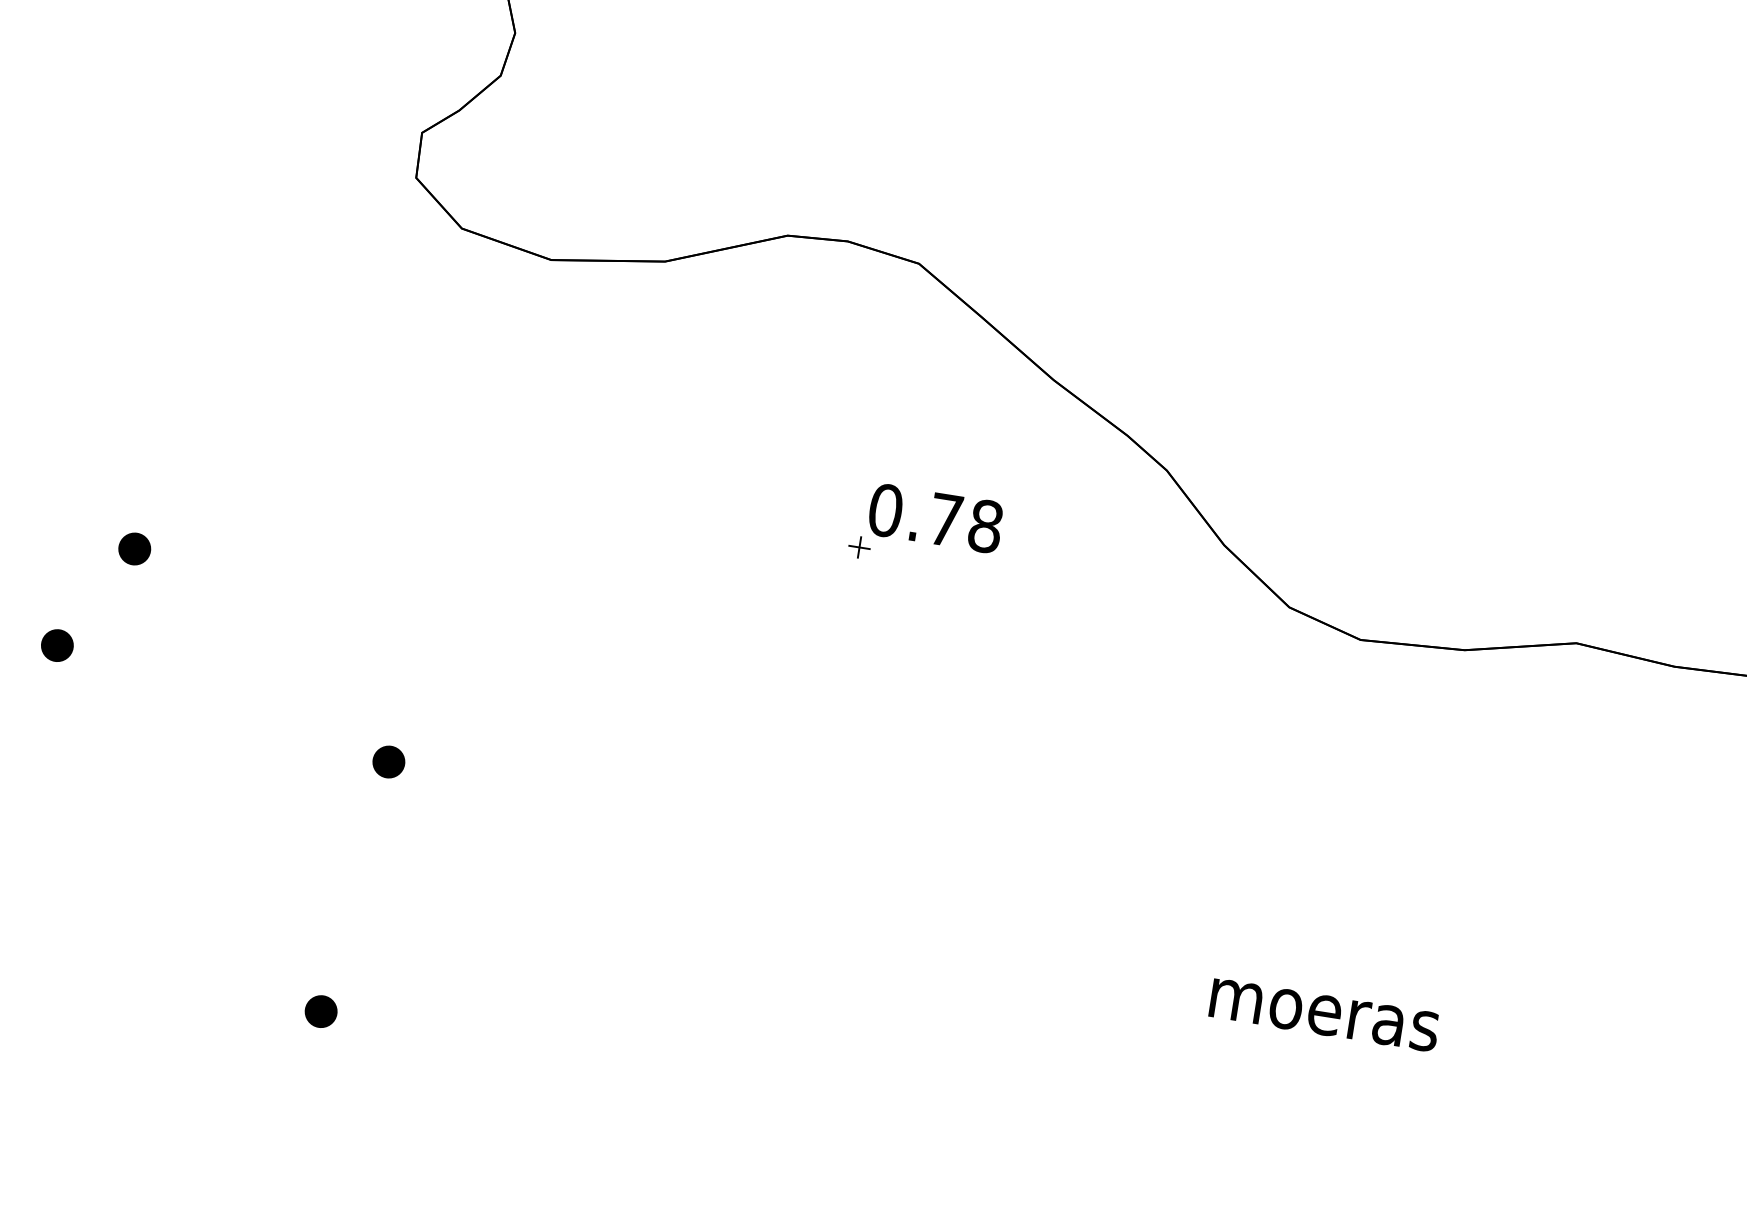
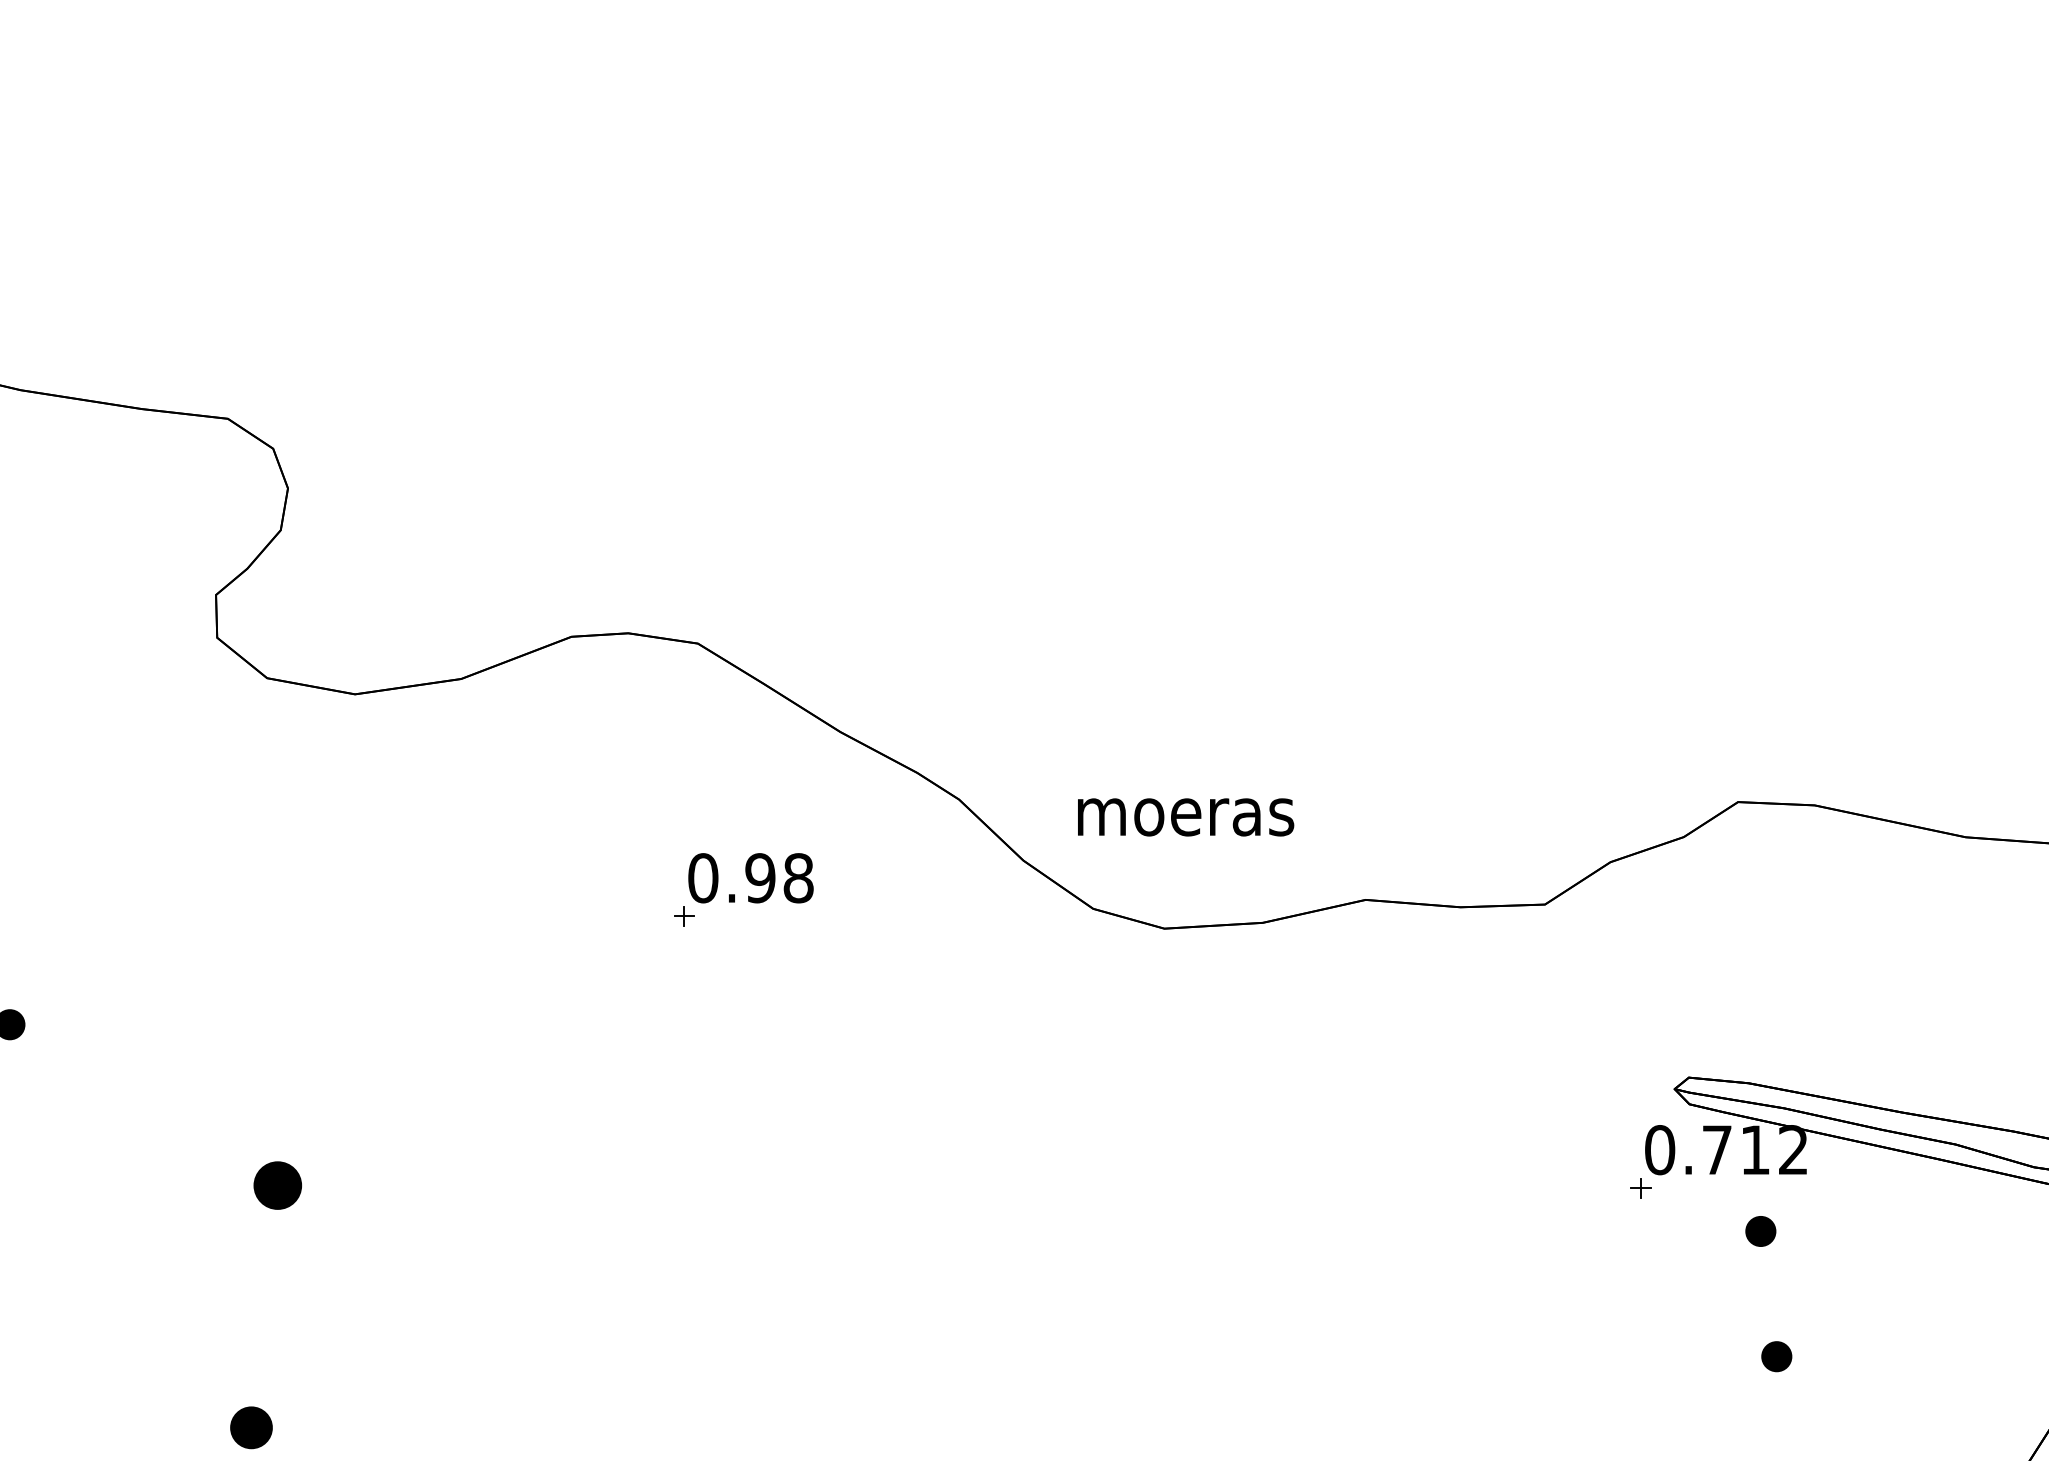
text: (945, 520) -> (760, 878), 0.78 -> 0.98
part: (388, 761) -> (277, 1185), size x1.6
part: (321, 1011) -> (251, 1427), size x1.4
text: (1324, 1015) -> (1186, 817), moved

